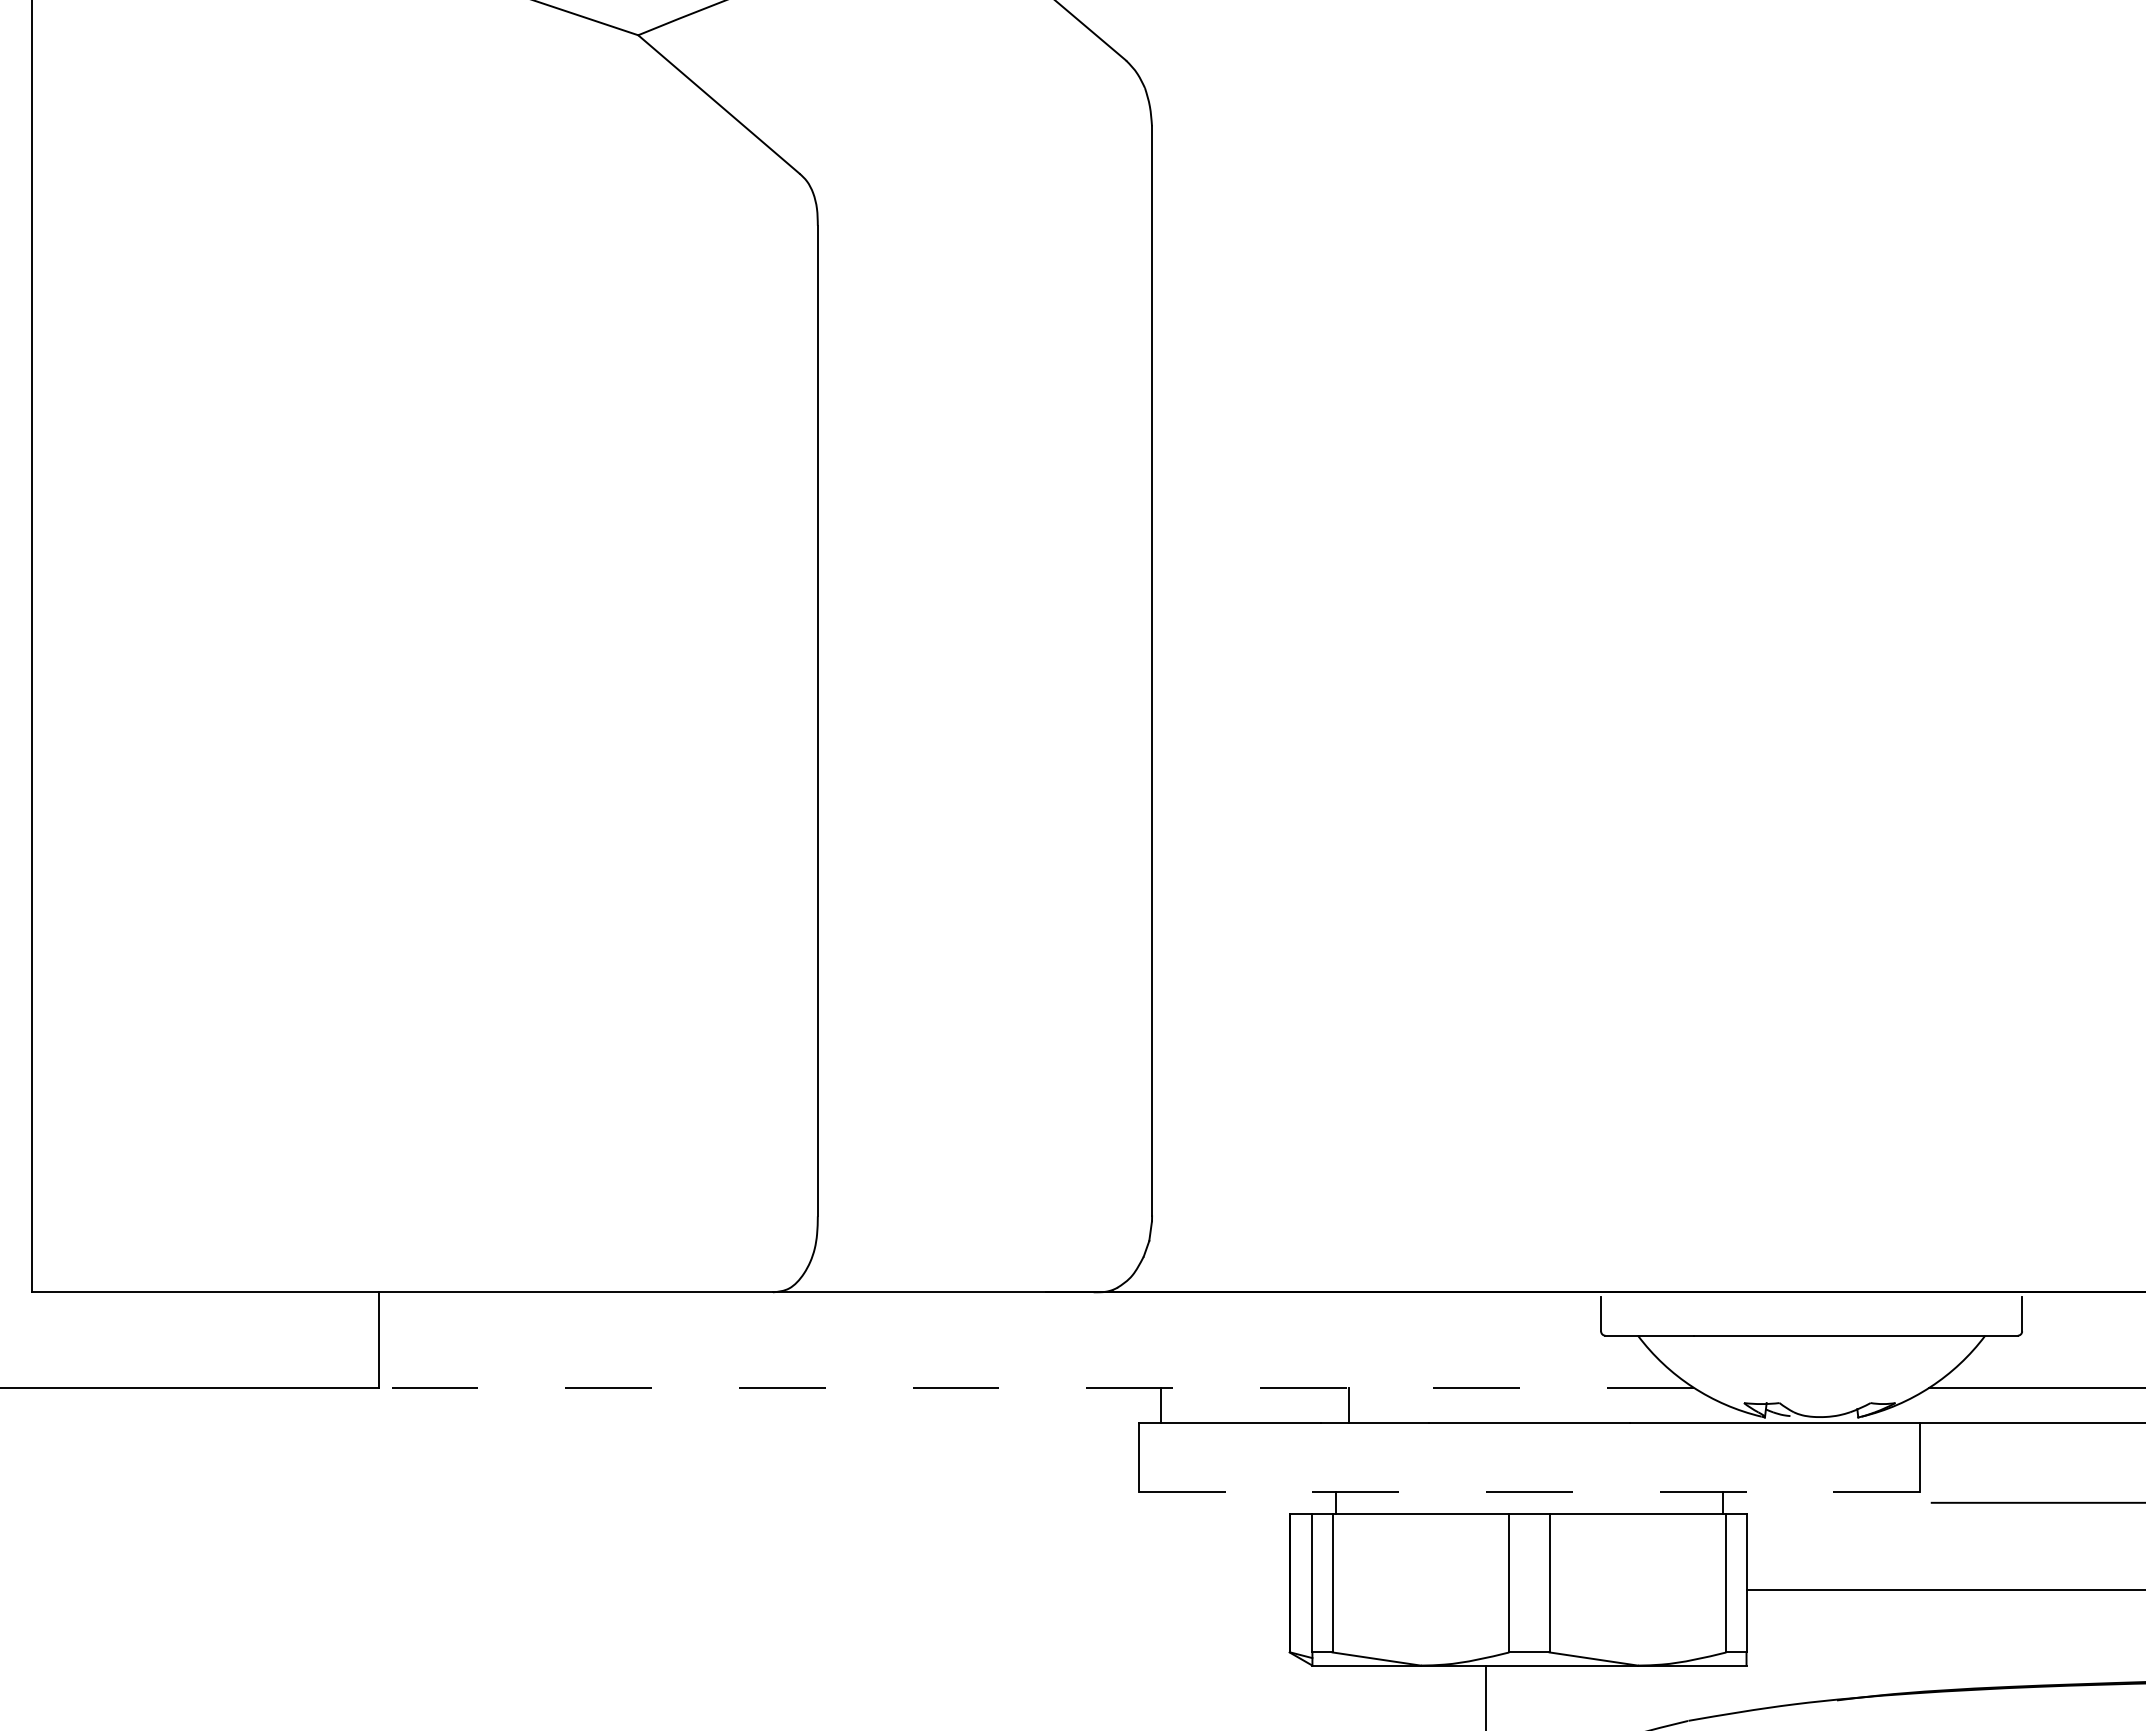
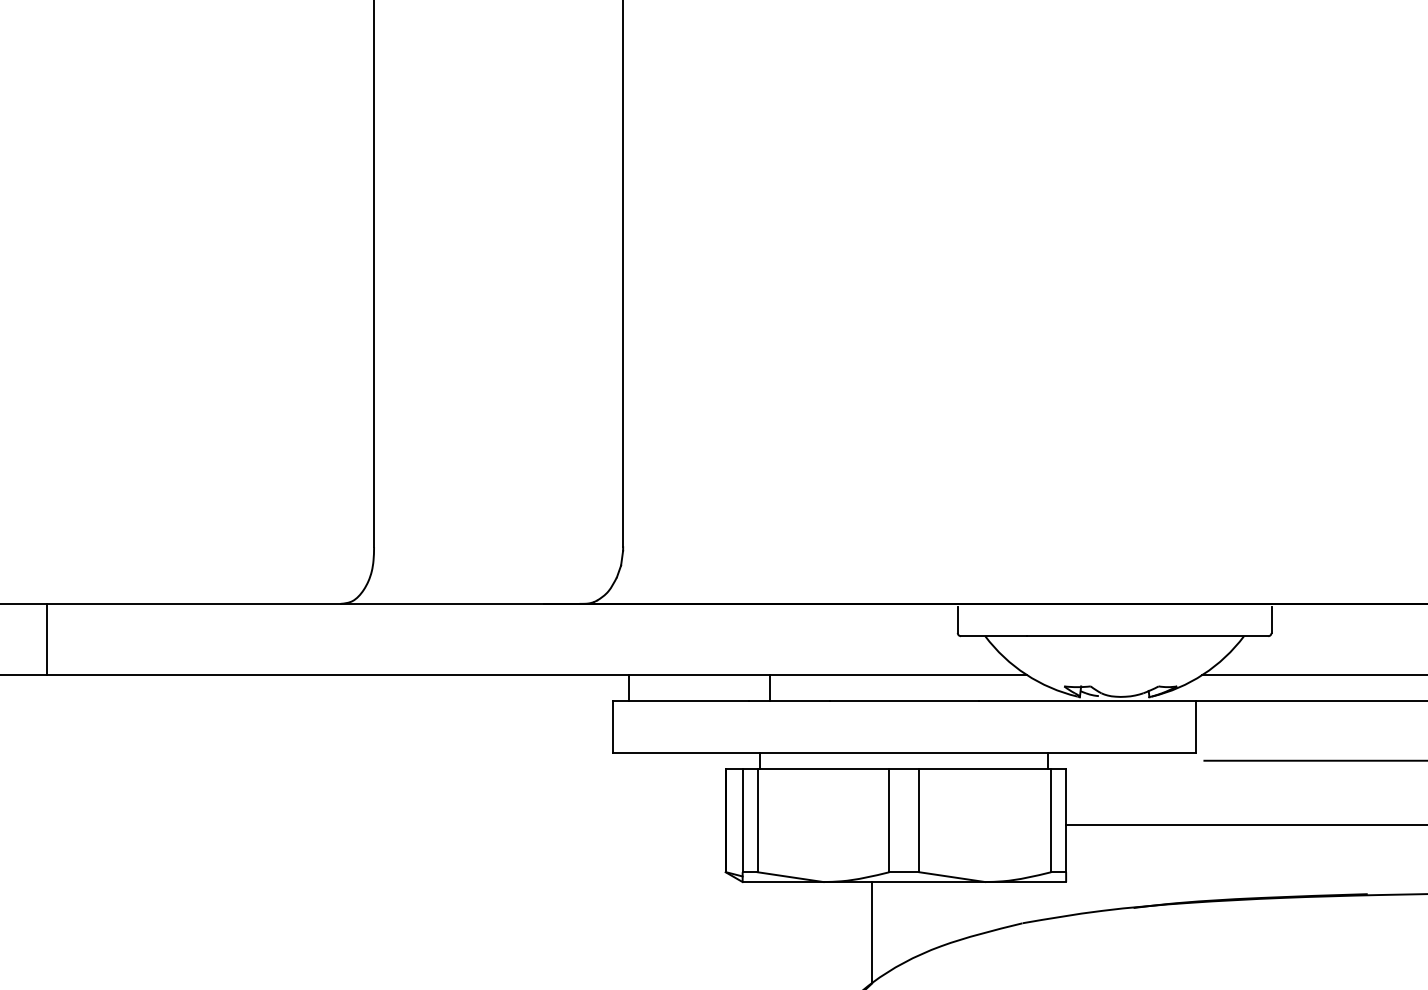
line: (1036, 1387) -> (537, 674), dashed -> solid
line: (1529, 1491) -> (904, 752), dashed -> solid

